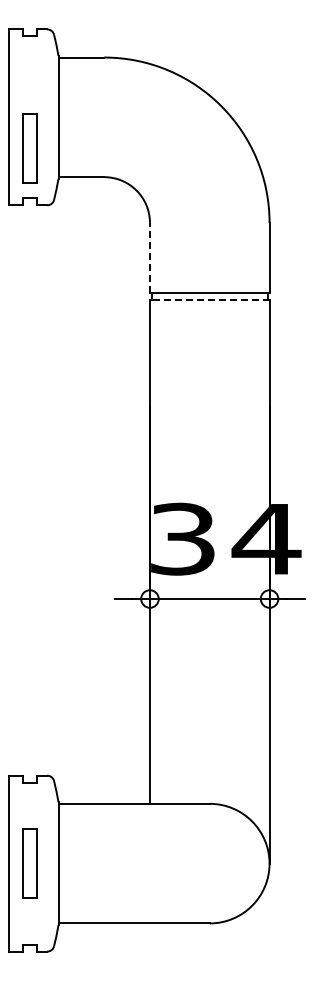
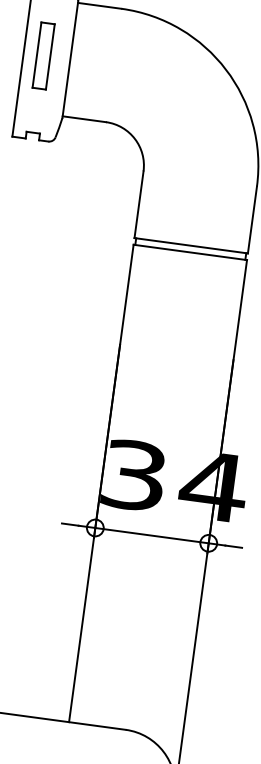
part: (29, 148) -> (42, 56), moved
line: (149, 257) -> (138, 204), dashed -> solid
line: (209, 300) -> (190, 252), dashed -> solid

